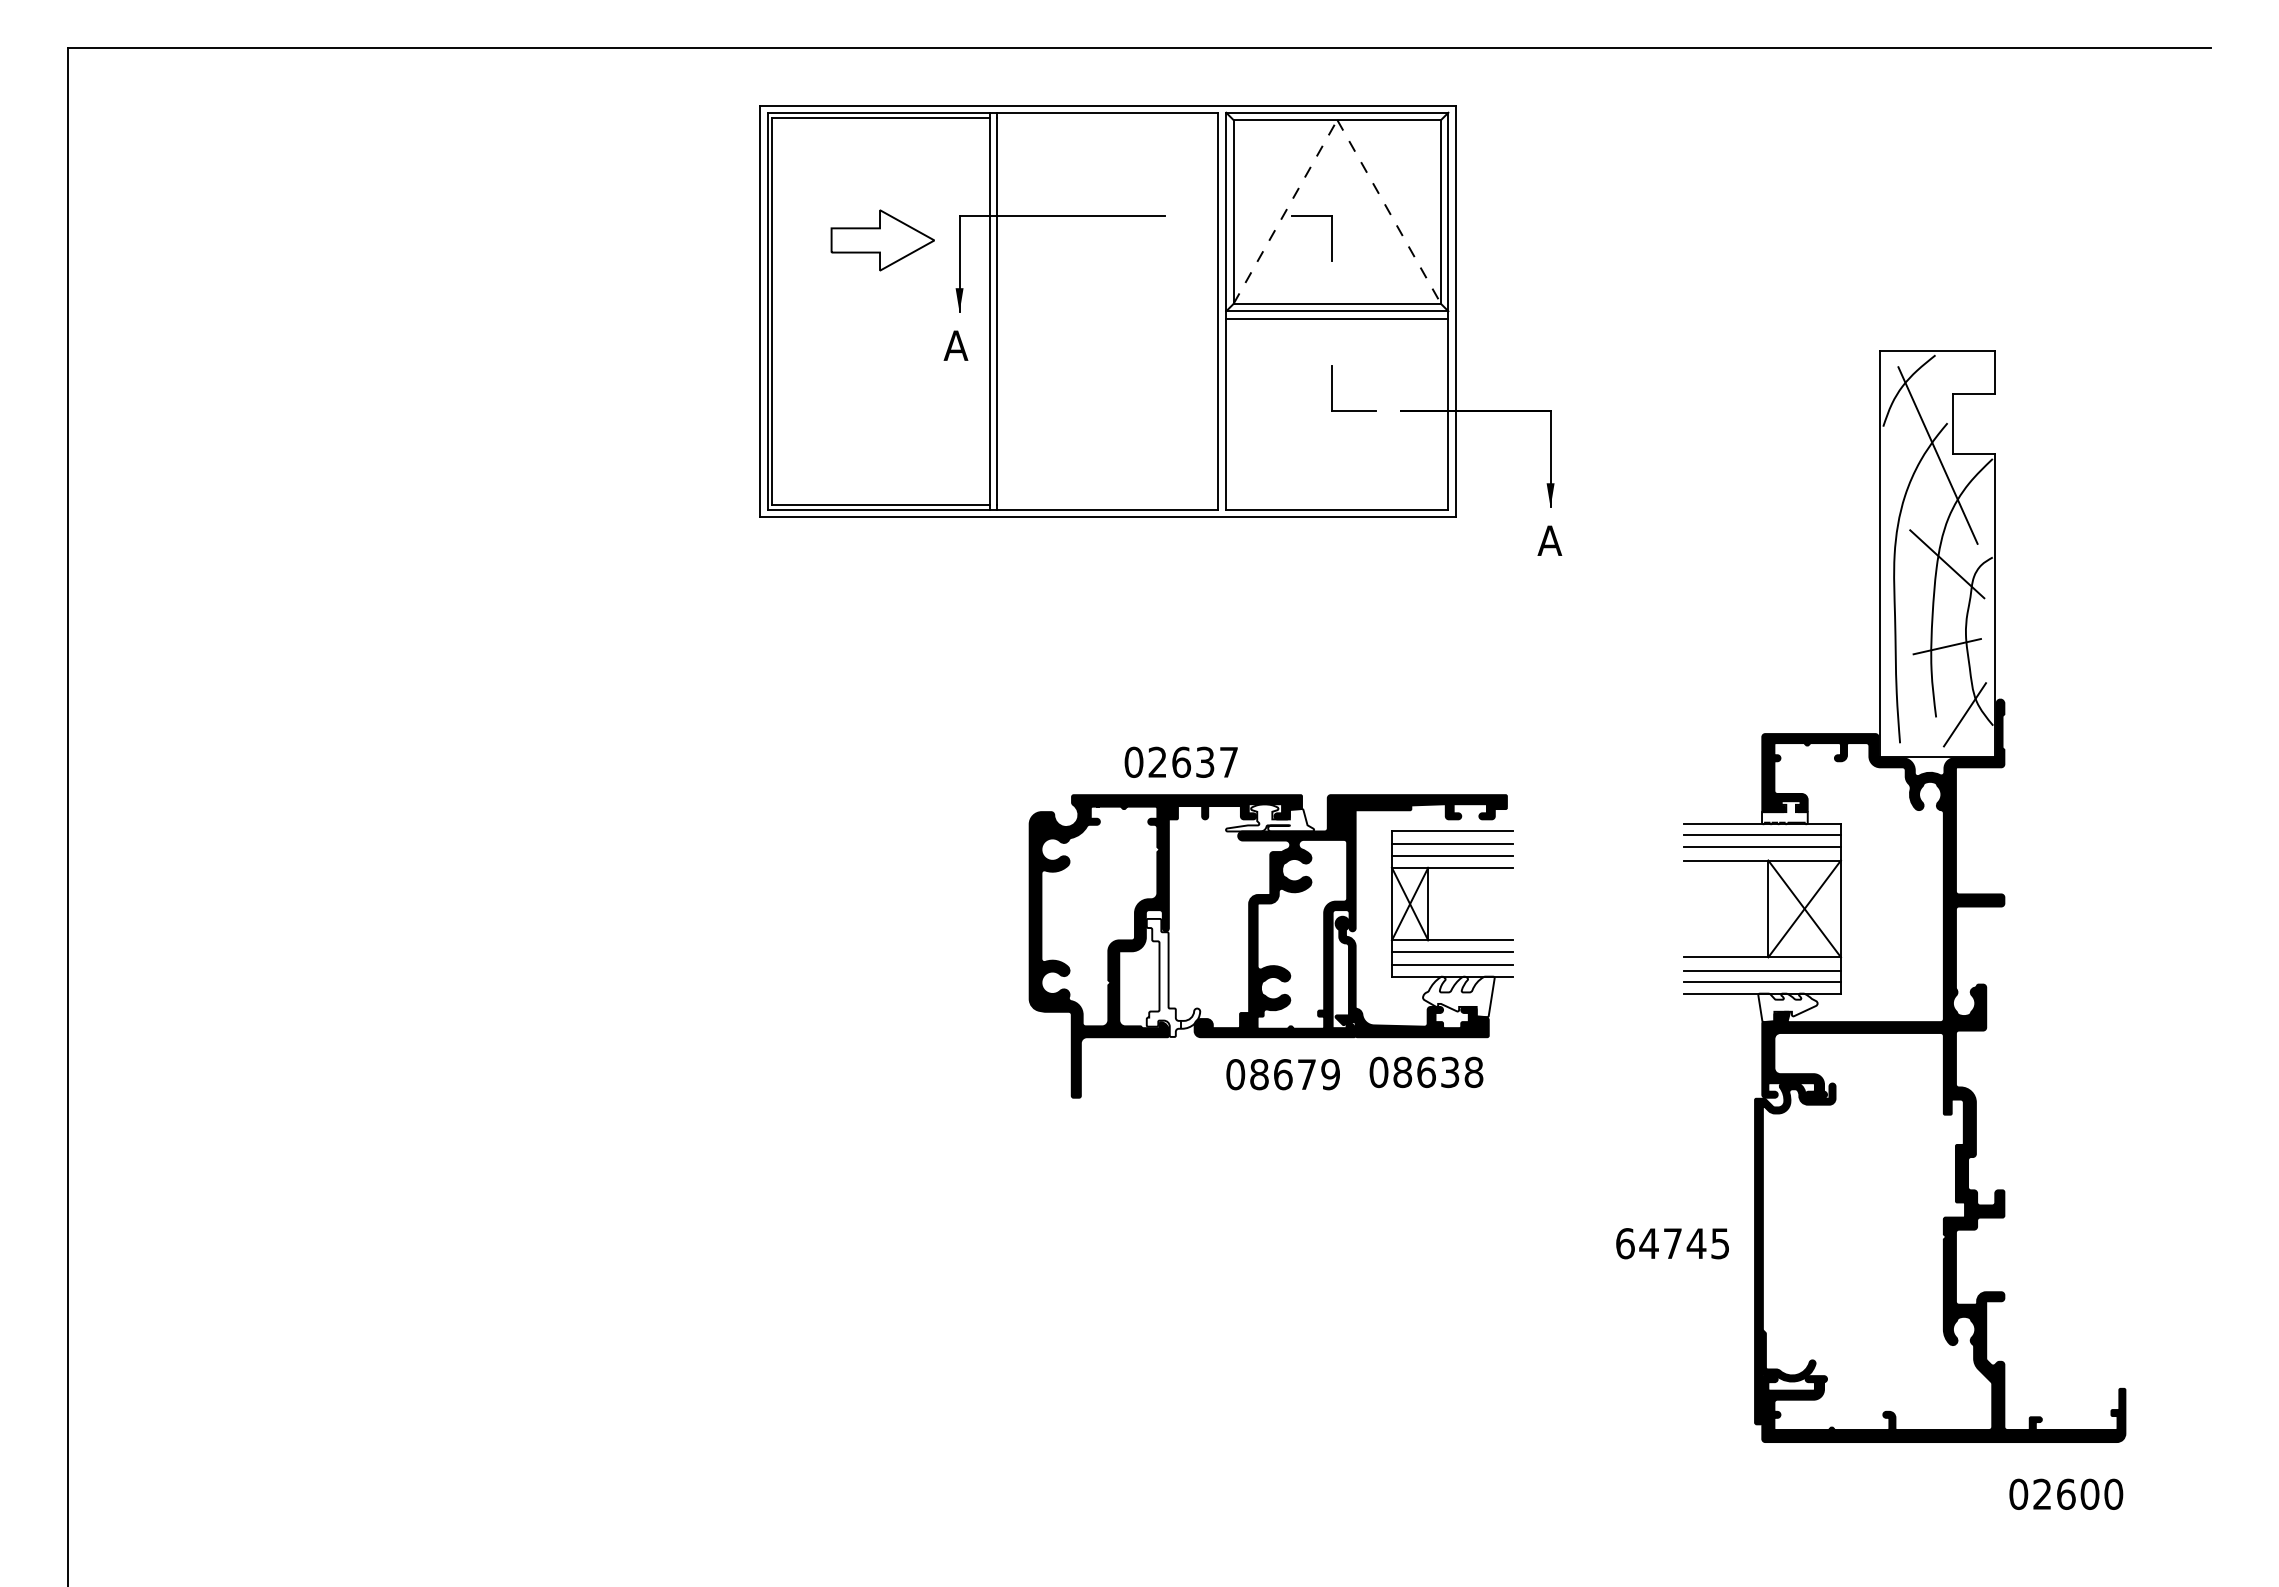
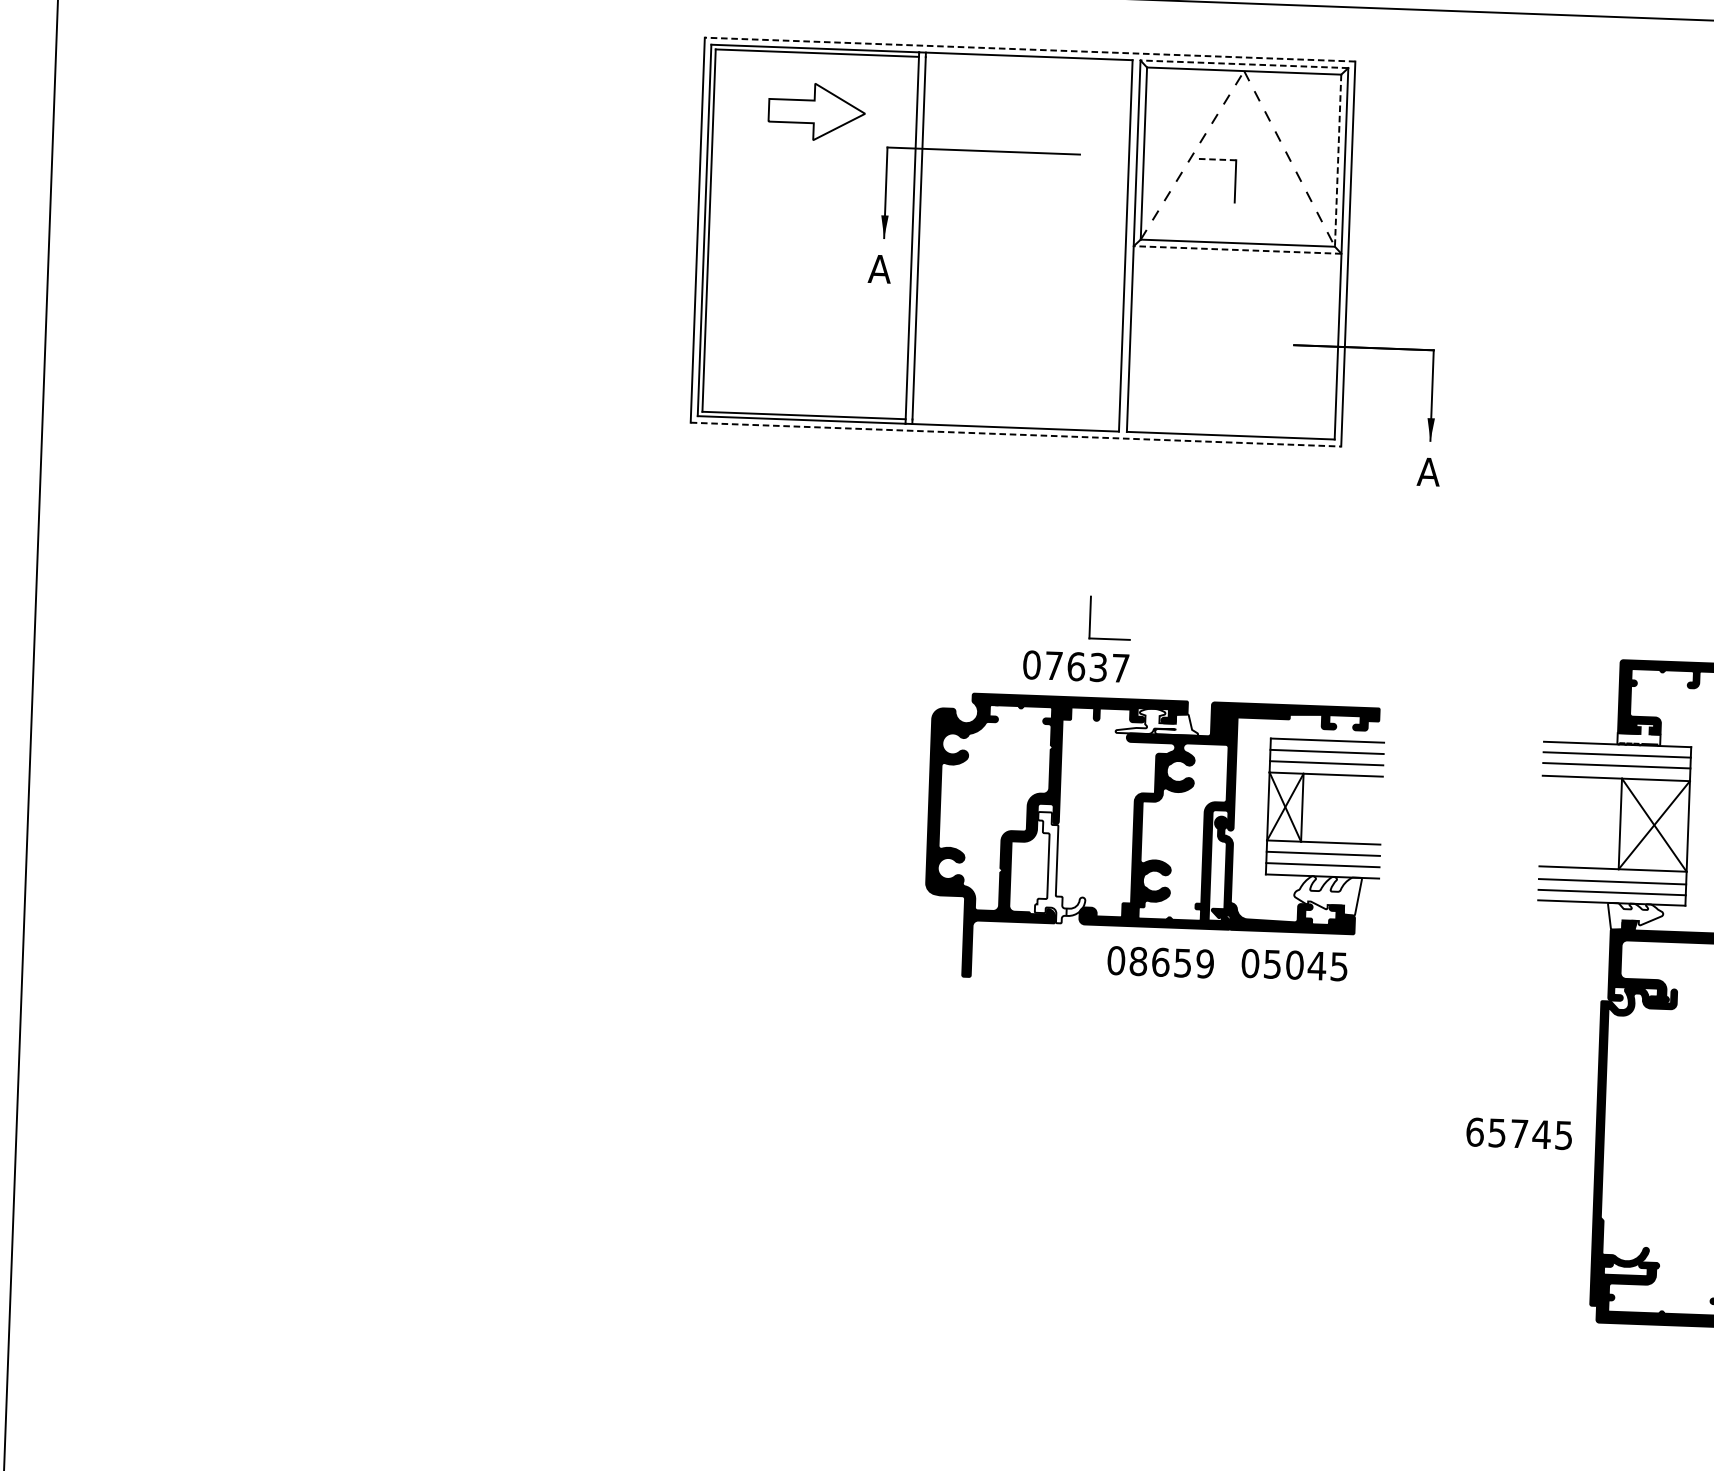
line: (1107, 105) -> (1029, 49), solid -> dashed
line: (1336, 112) -> (1243, 64), solid -> dashed
line: (1441, 212) -> (1338, 161), solid -> dashed
line: (1312, 215) -> (1217, 159), solid -> dashed
part: (882, 240) -> (816, 112), moved
line: (1336, 311) -> (1236, 250), solid -> dashed
line: (1337, 318) -> (1237, 256), removed
part: (1332, 388) -> (1090, 617), moved
line: (1107, 517) -> (1015, 435), solid -> dashed
text: (1157, 761) -> (1053, 665), 02637 -> 07637
text: (1438, 1072) -> (1306, 965), 08638 -> 05045
text: (1306, 1074) -> (1182, 963), 08679 -> 08659
text: (1648, 1243) -> (1496, 1132), 64745 -> 65745

